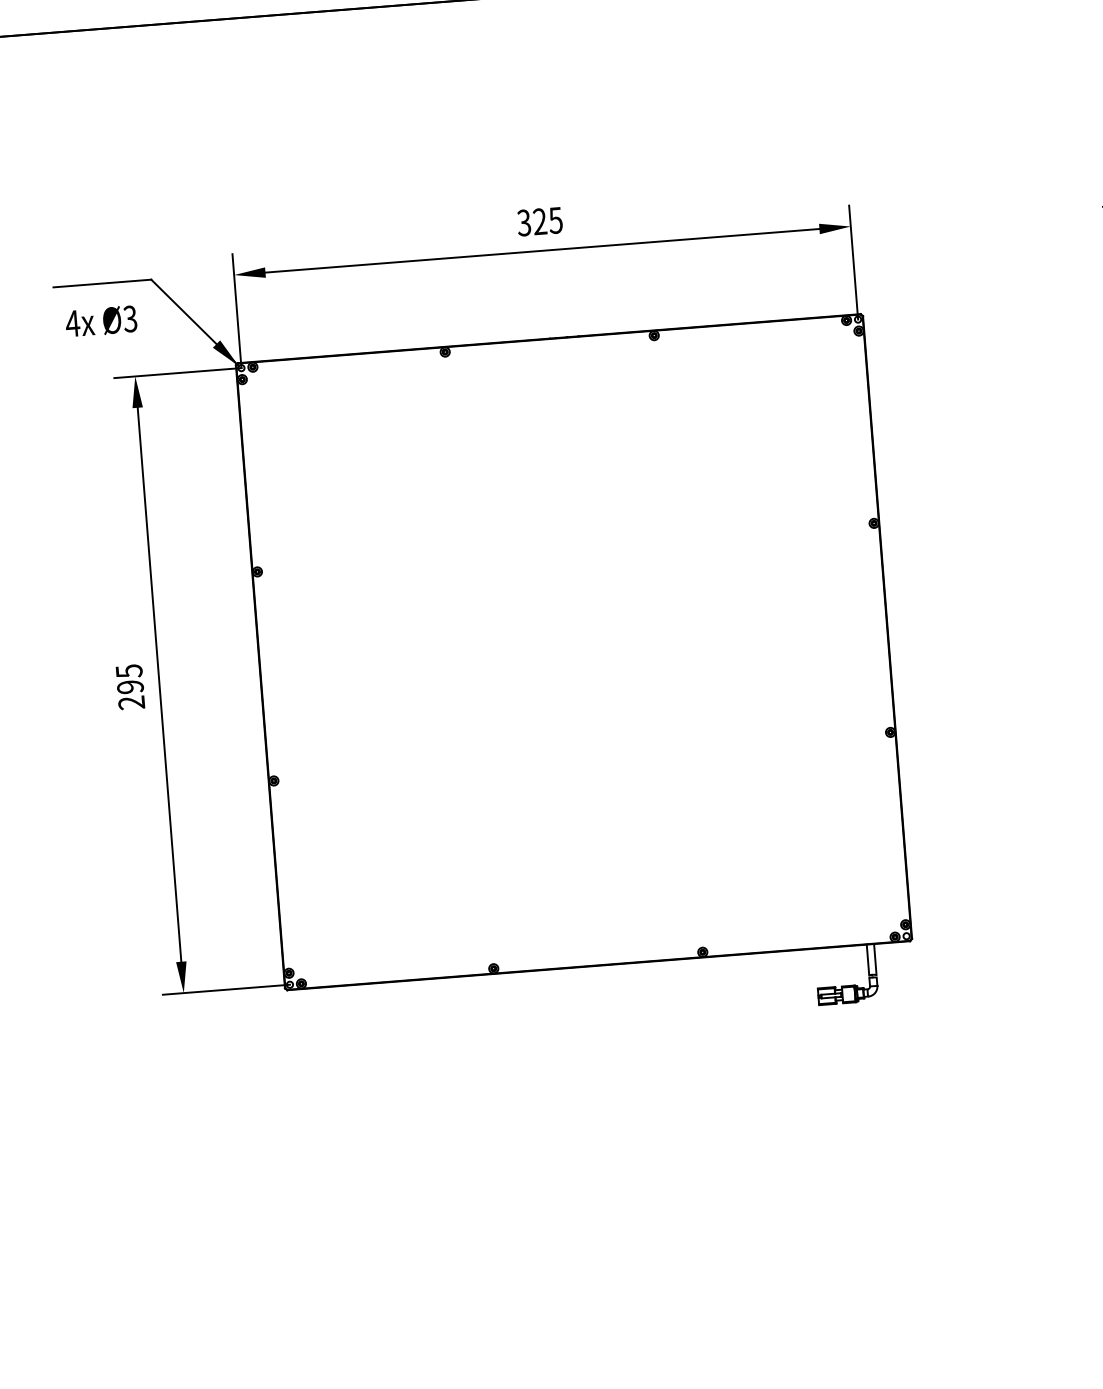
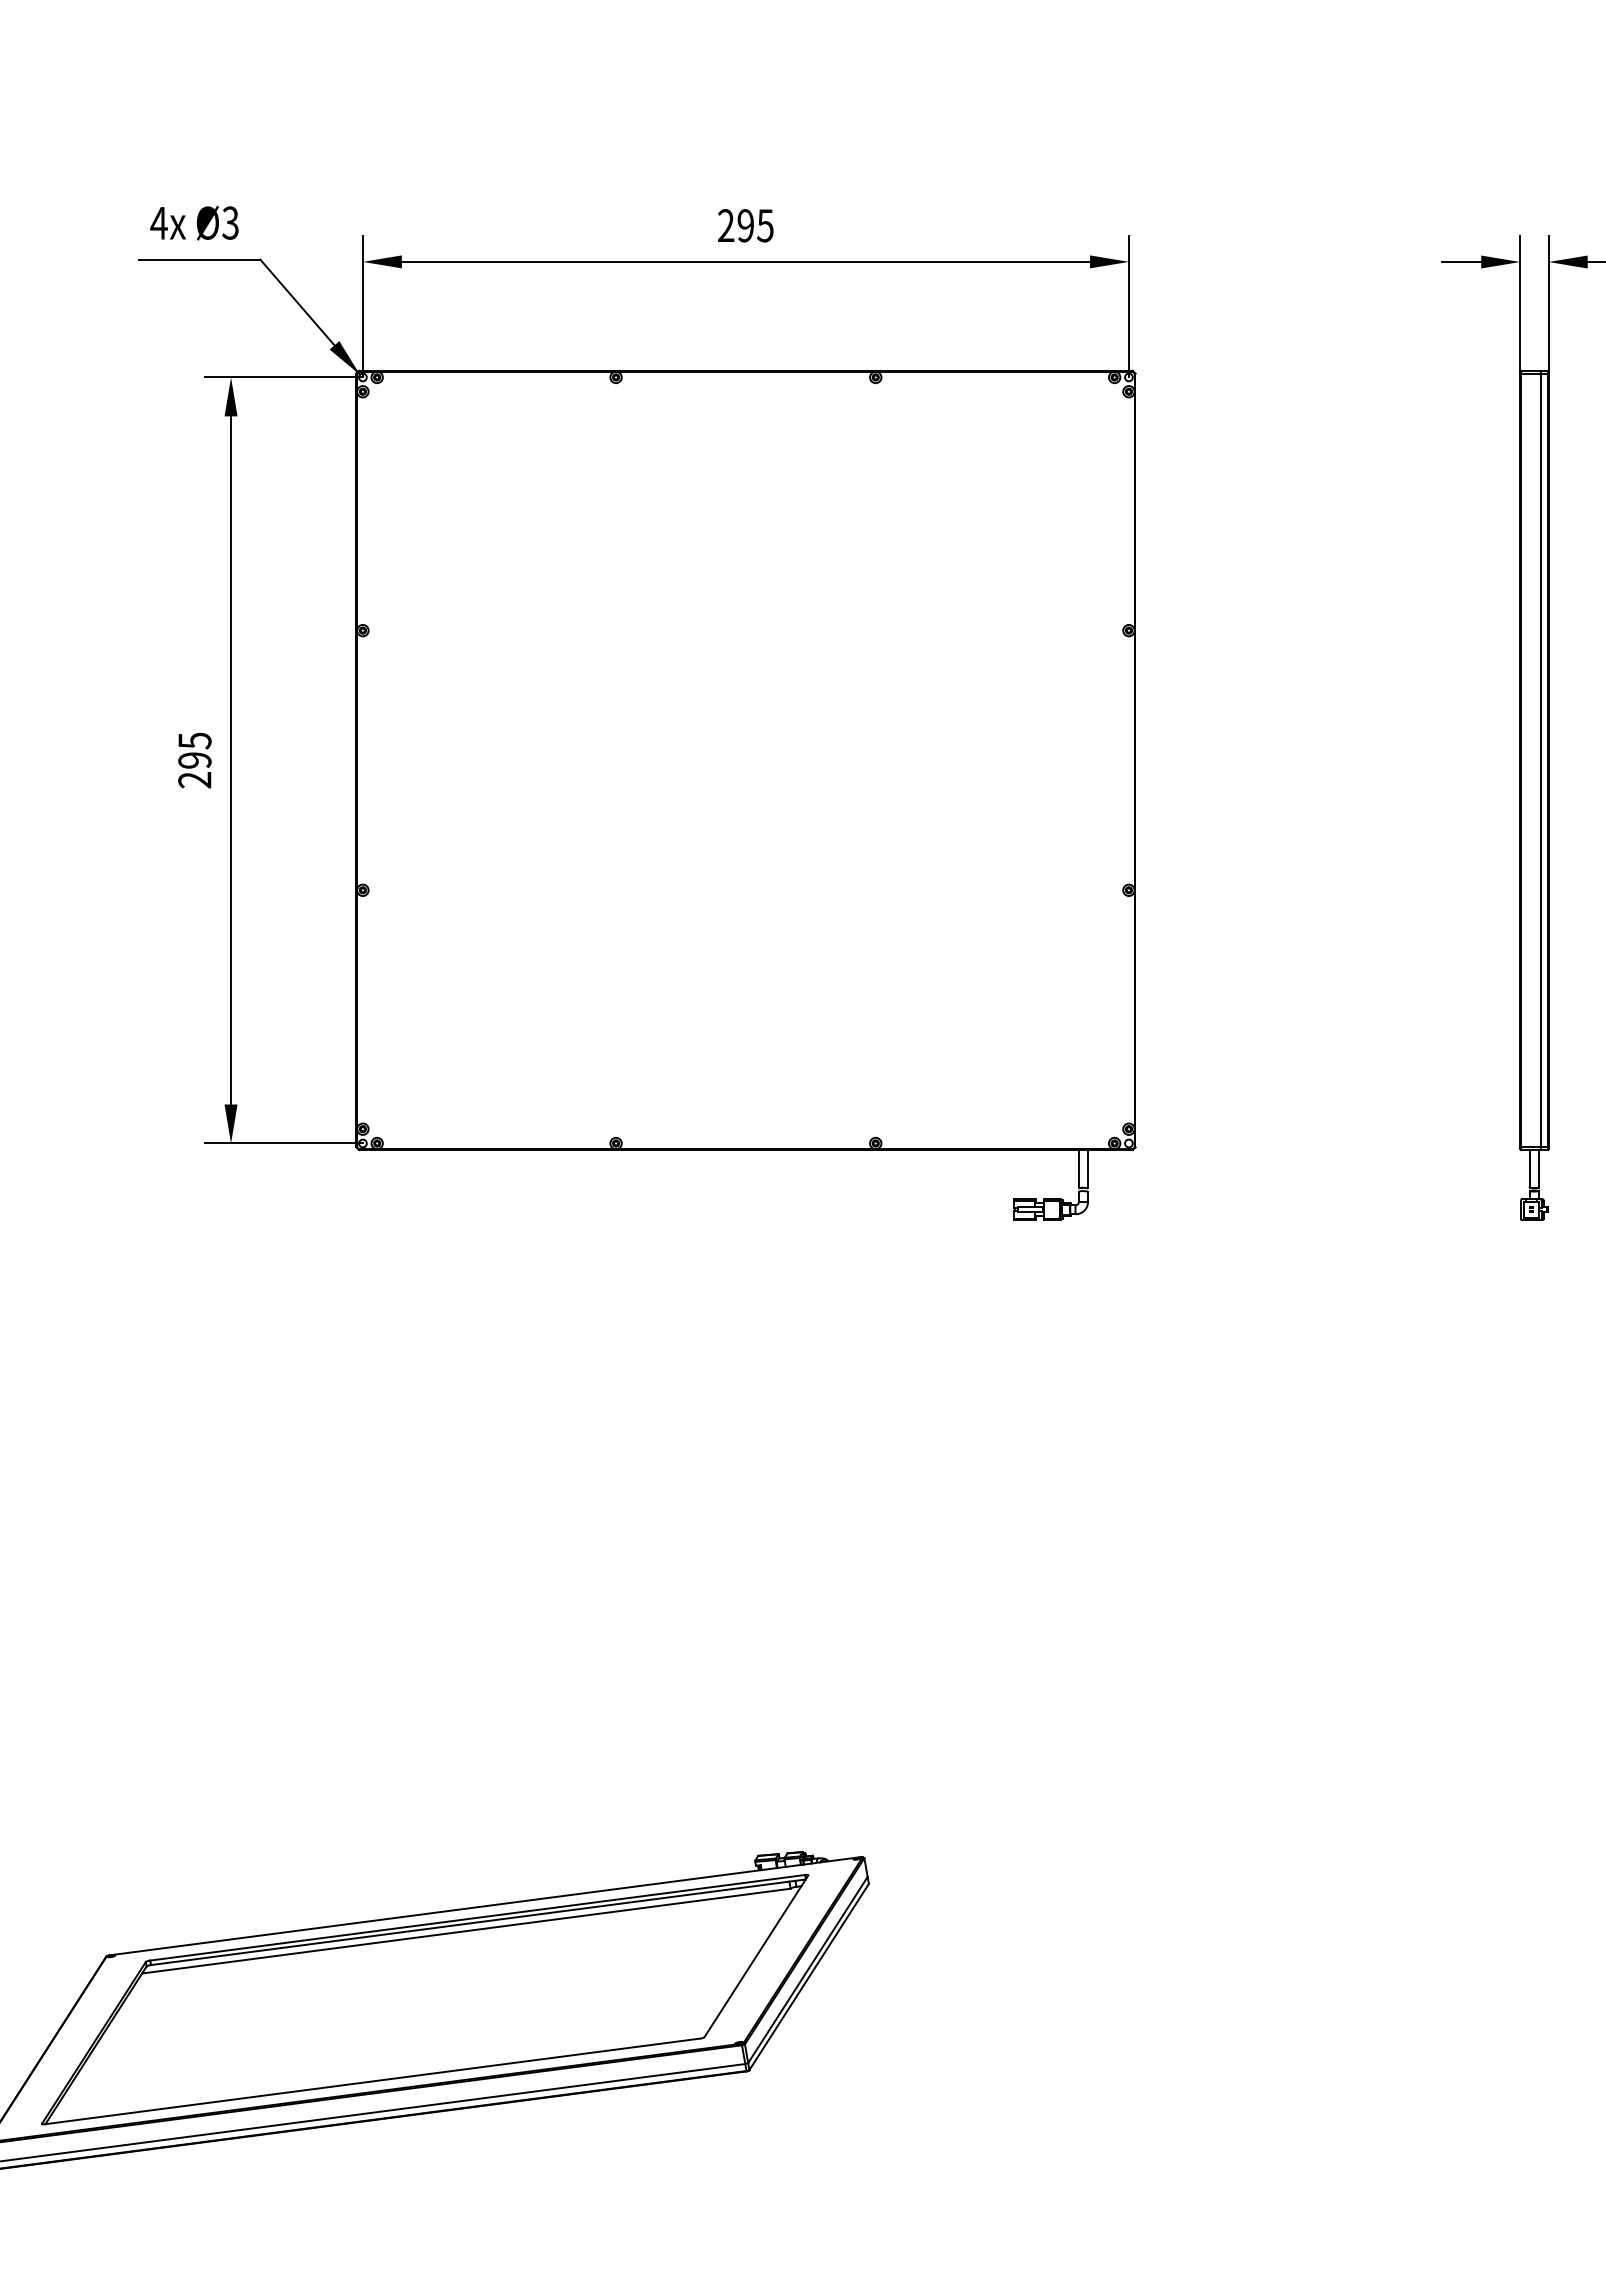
text: (531, 222) -> (735, 225), 325 -> 295
text: (101, 320) -> (194, 222), moved

